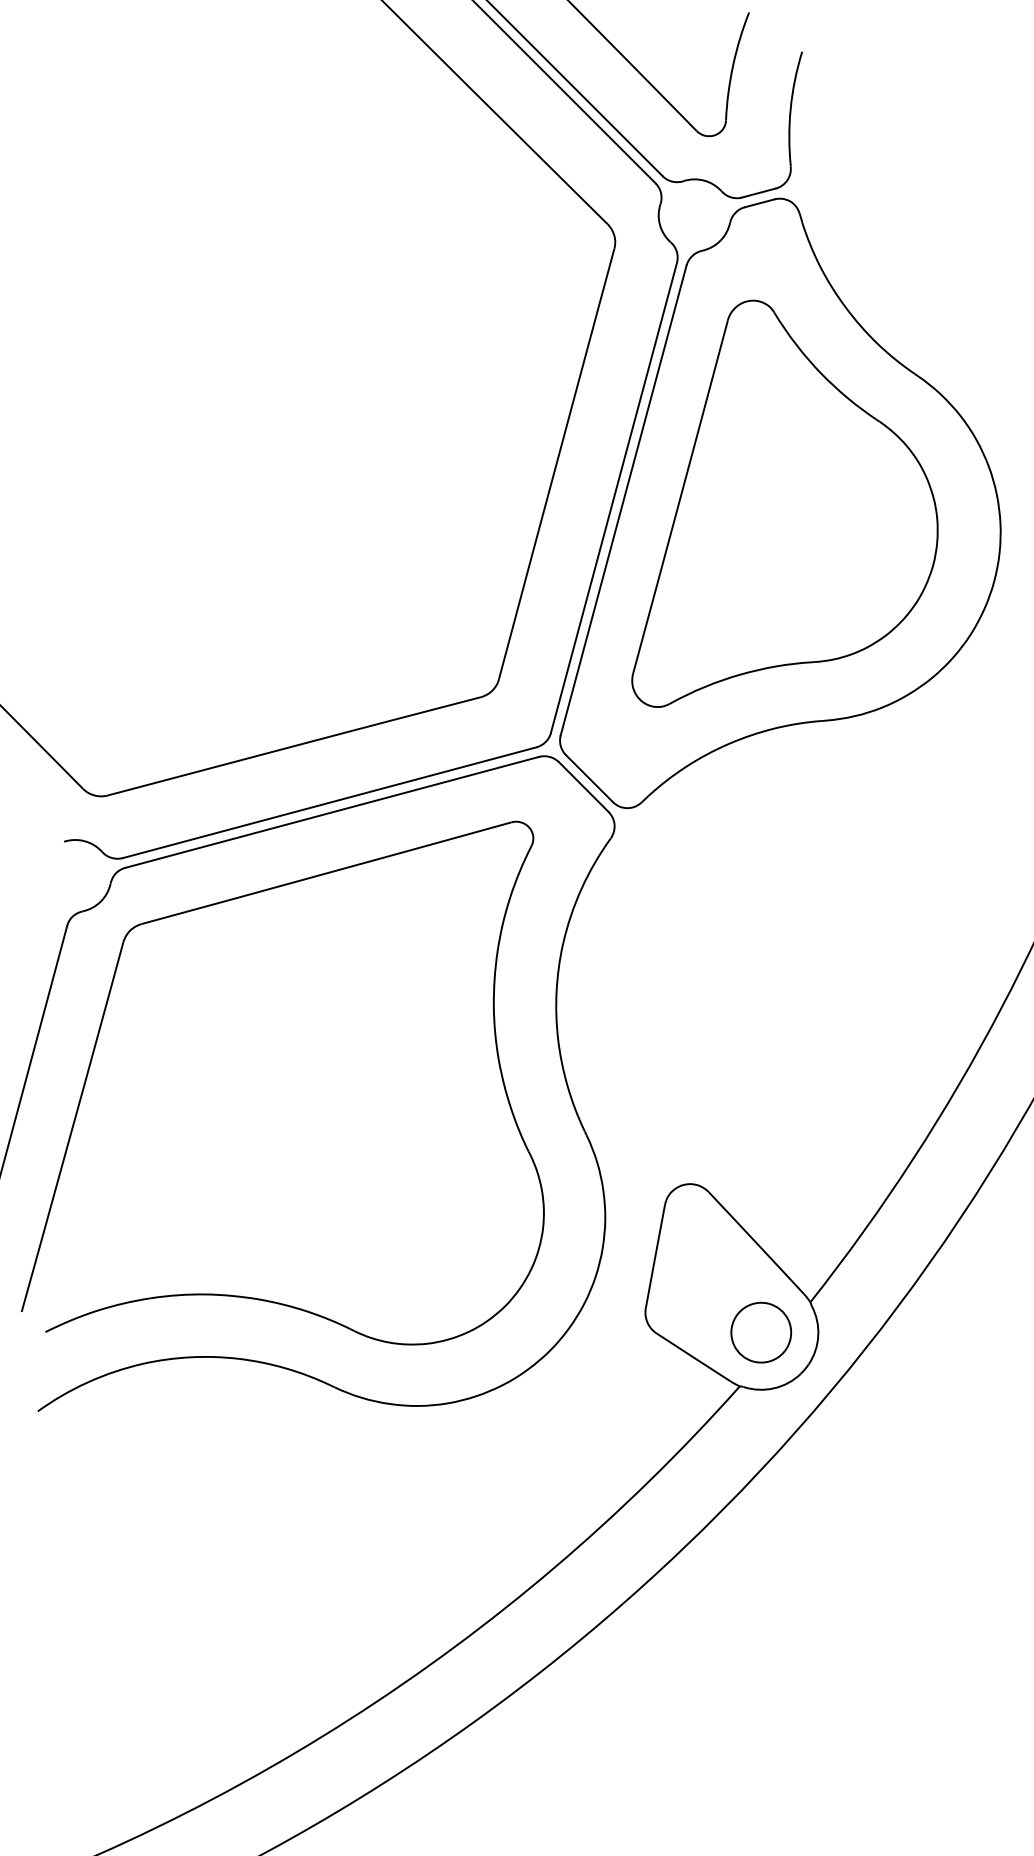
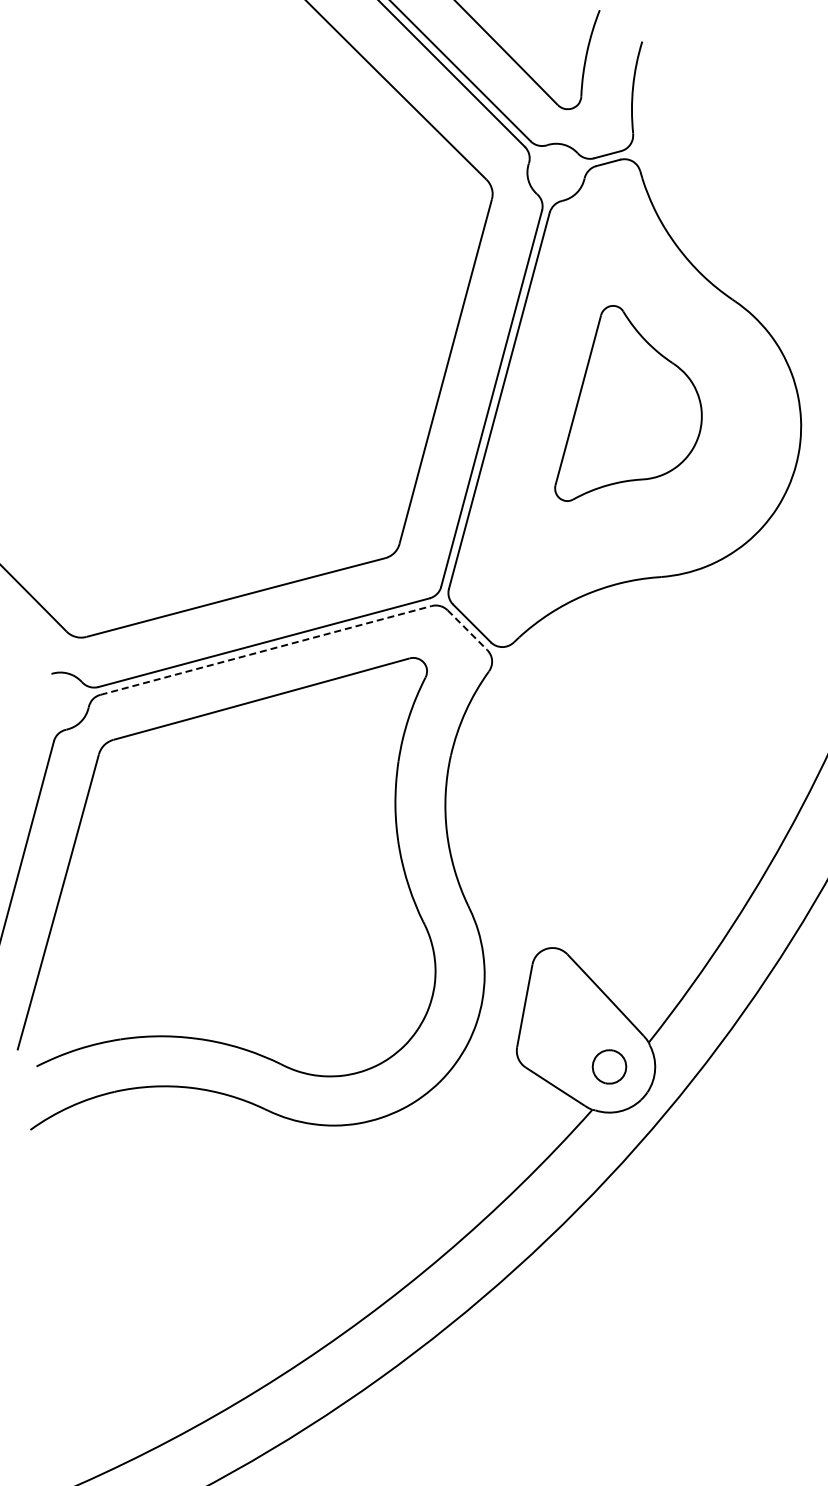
part: (784, 503) -> (628, 403), size x0.6
line: (583, 787) -> (467, 630), solid -> dashed
line: (332, 812) -> (266, 650), solid -> dashed
part: (761, 1332) -> (609, 1066), size x0.7

